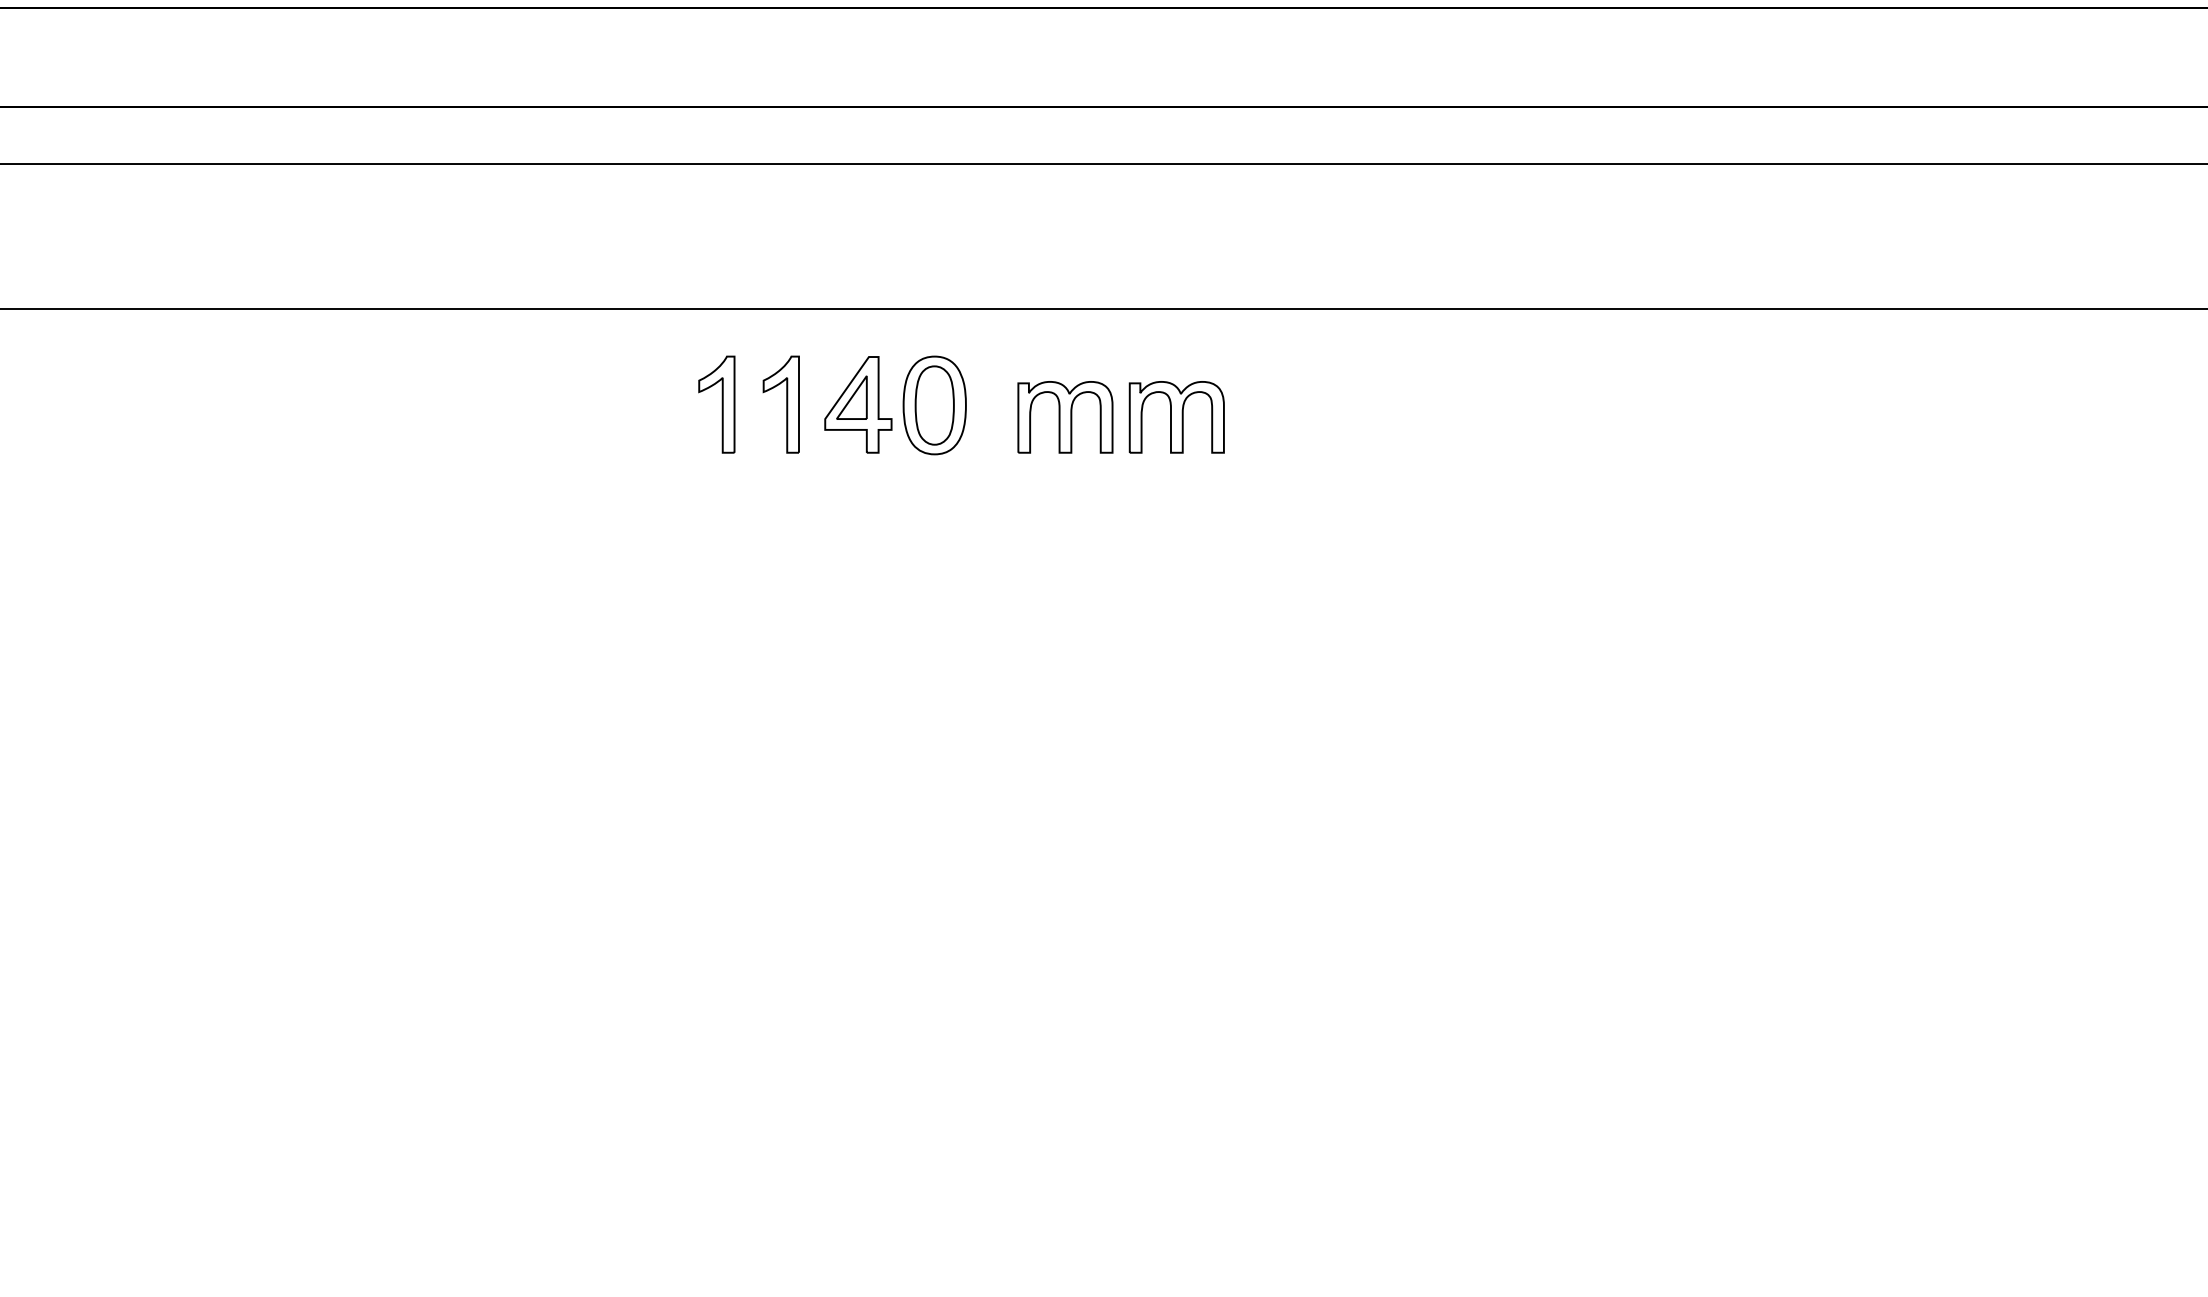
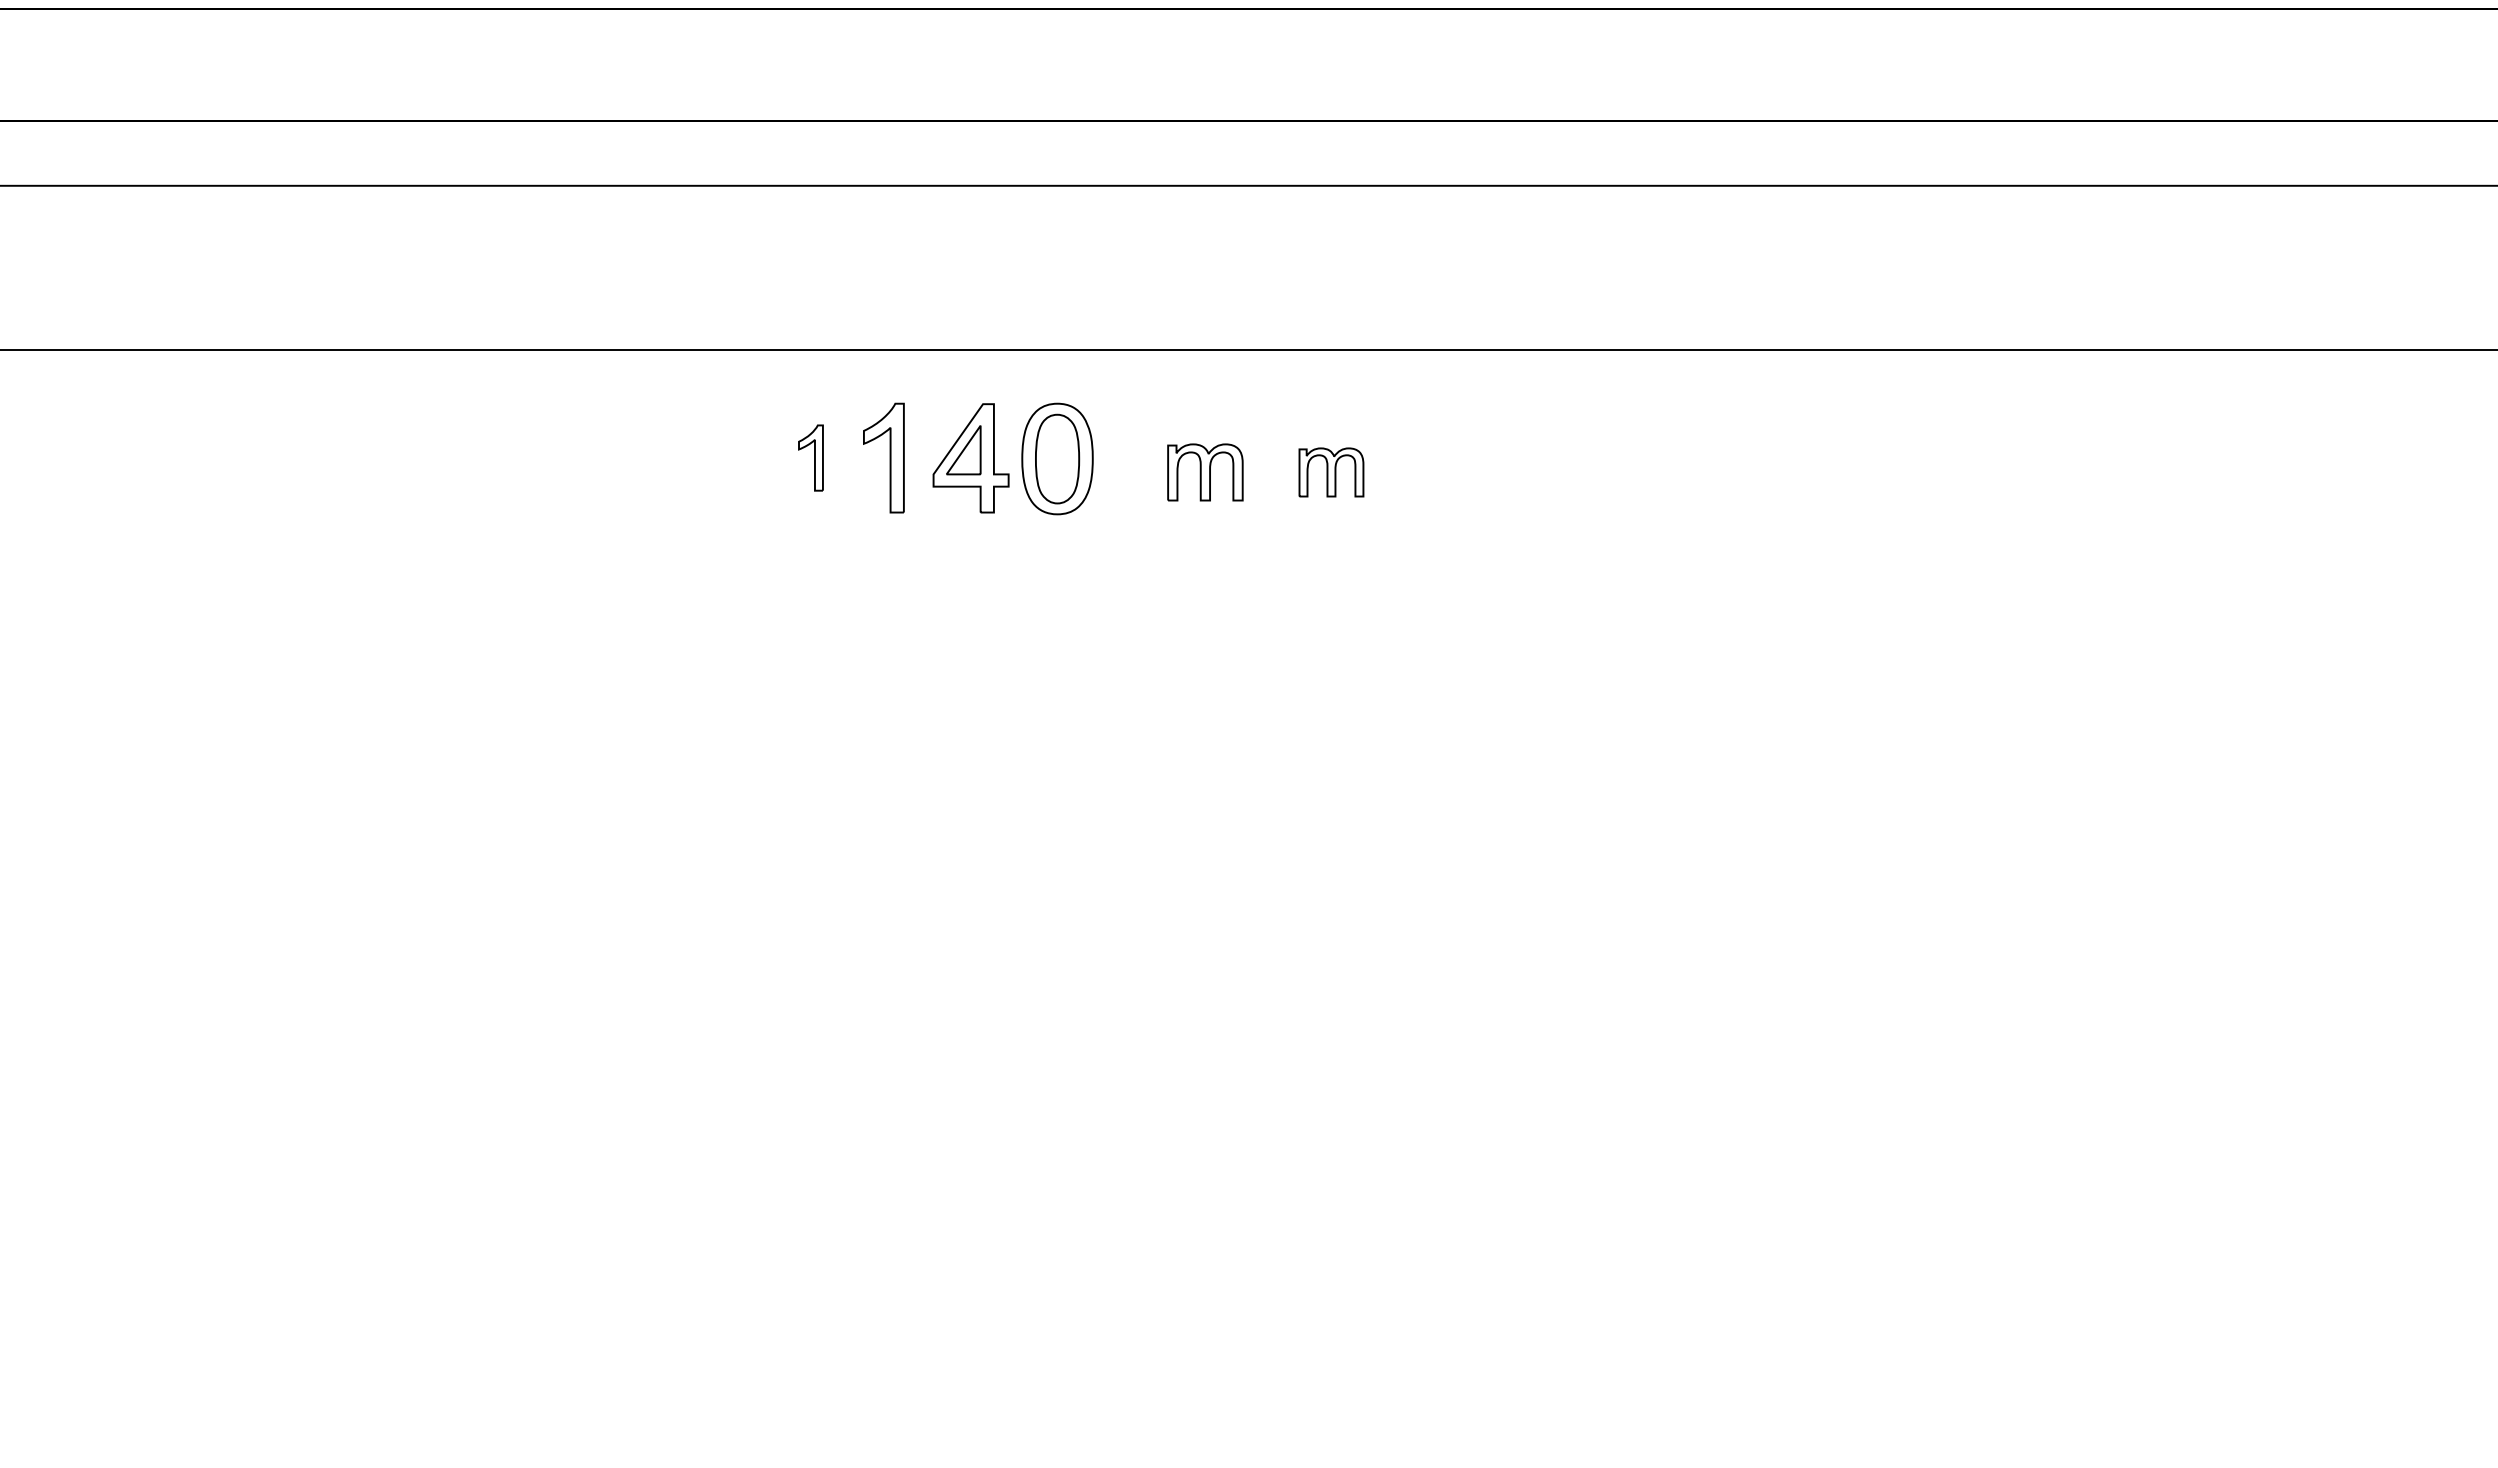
part: (716, 404) -> (810, 457), size x0.6
part: (1065, 417) -> (1205, 472), size x0.7
part: (1176, 417) -> (1331, 472), size x0.6

